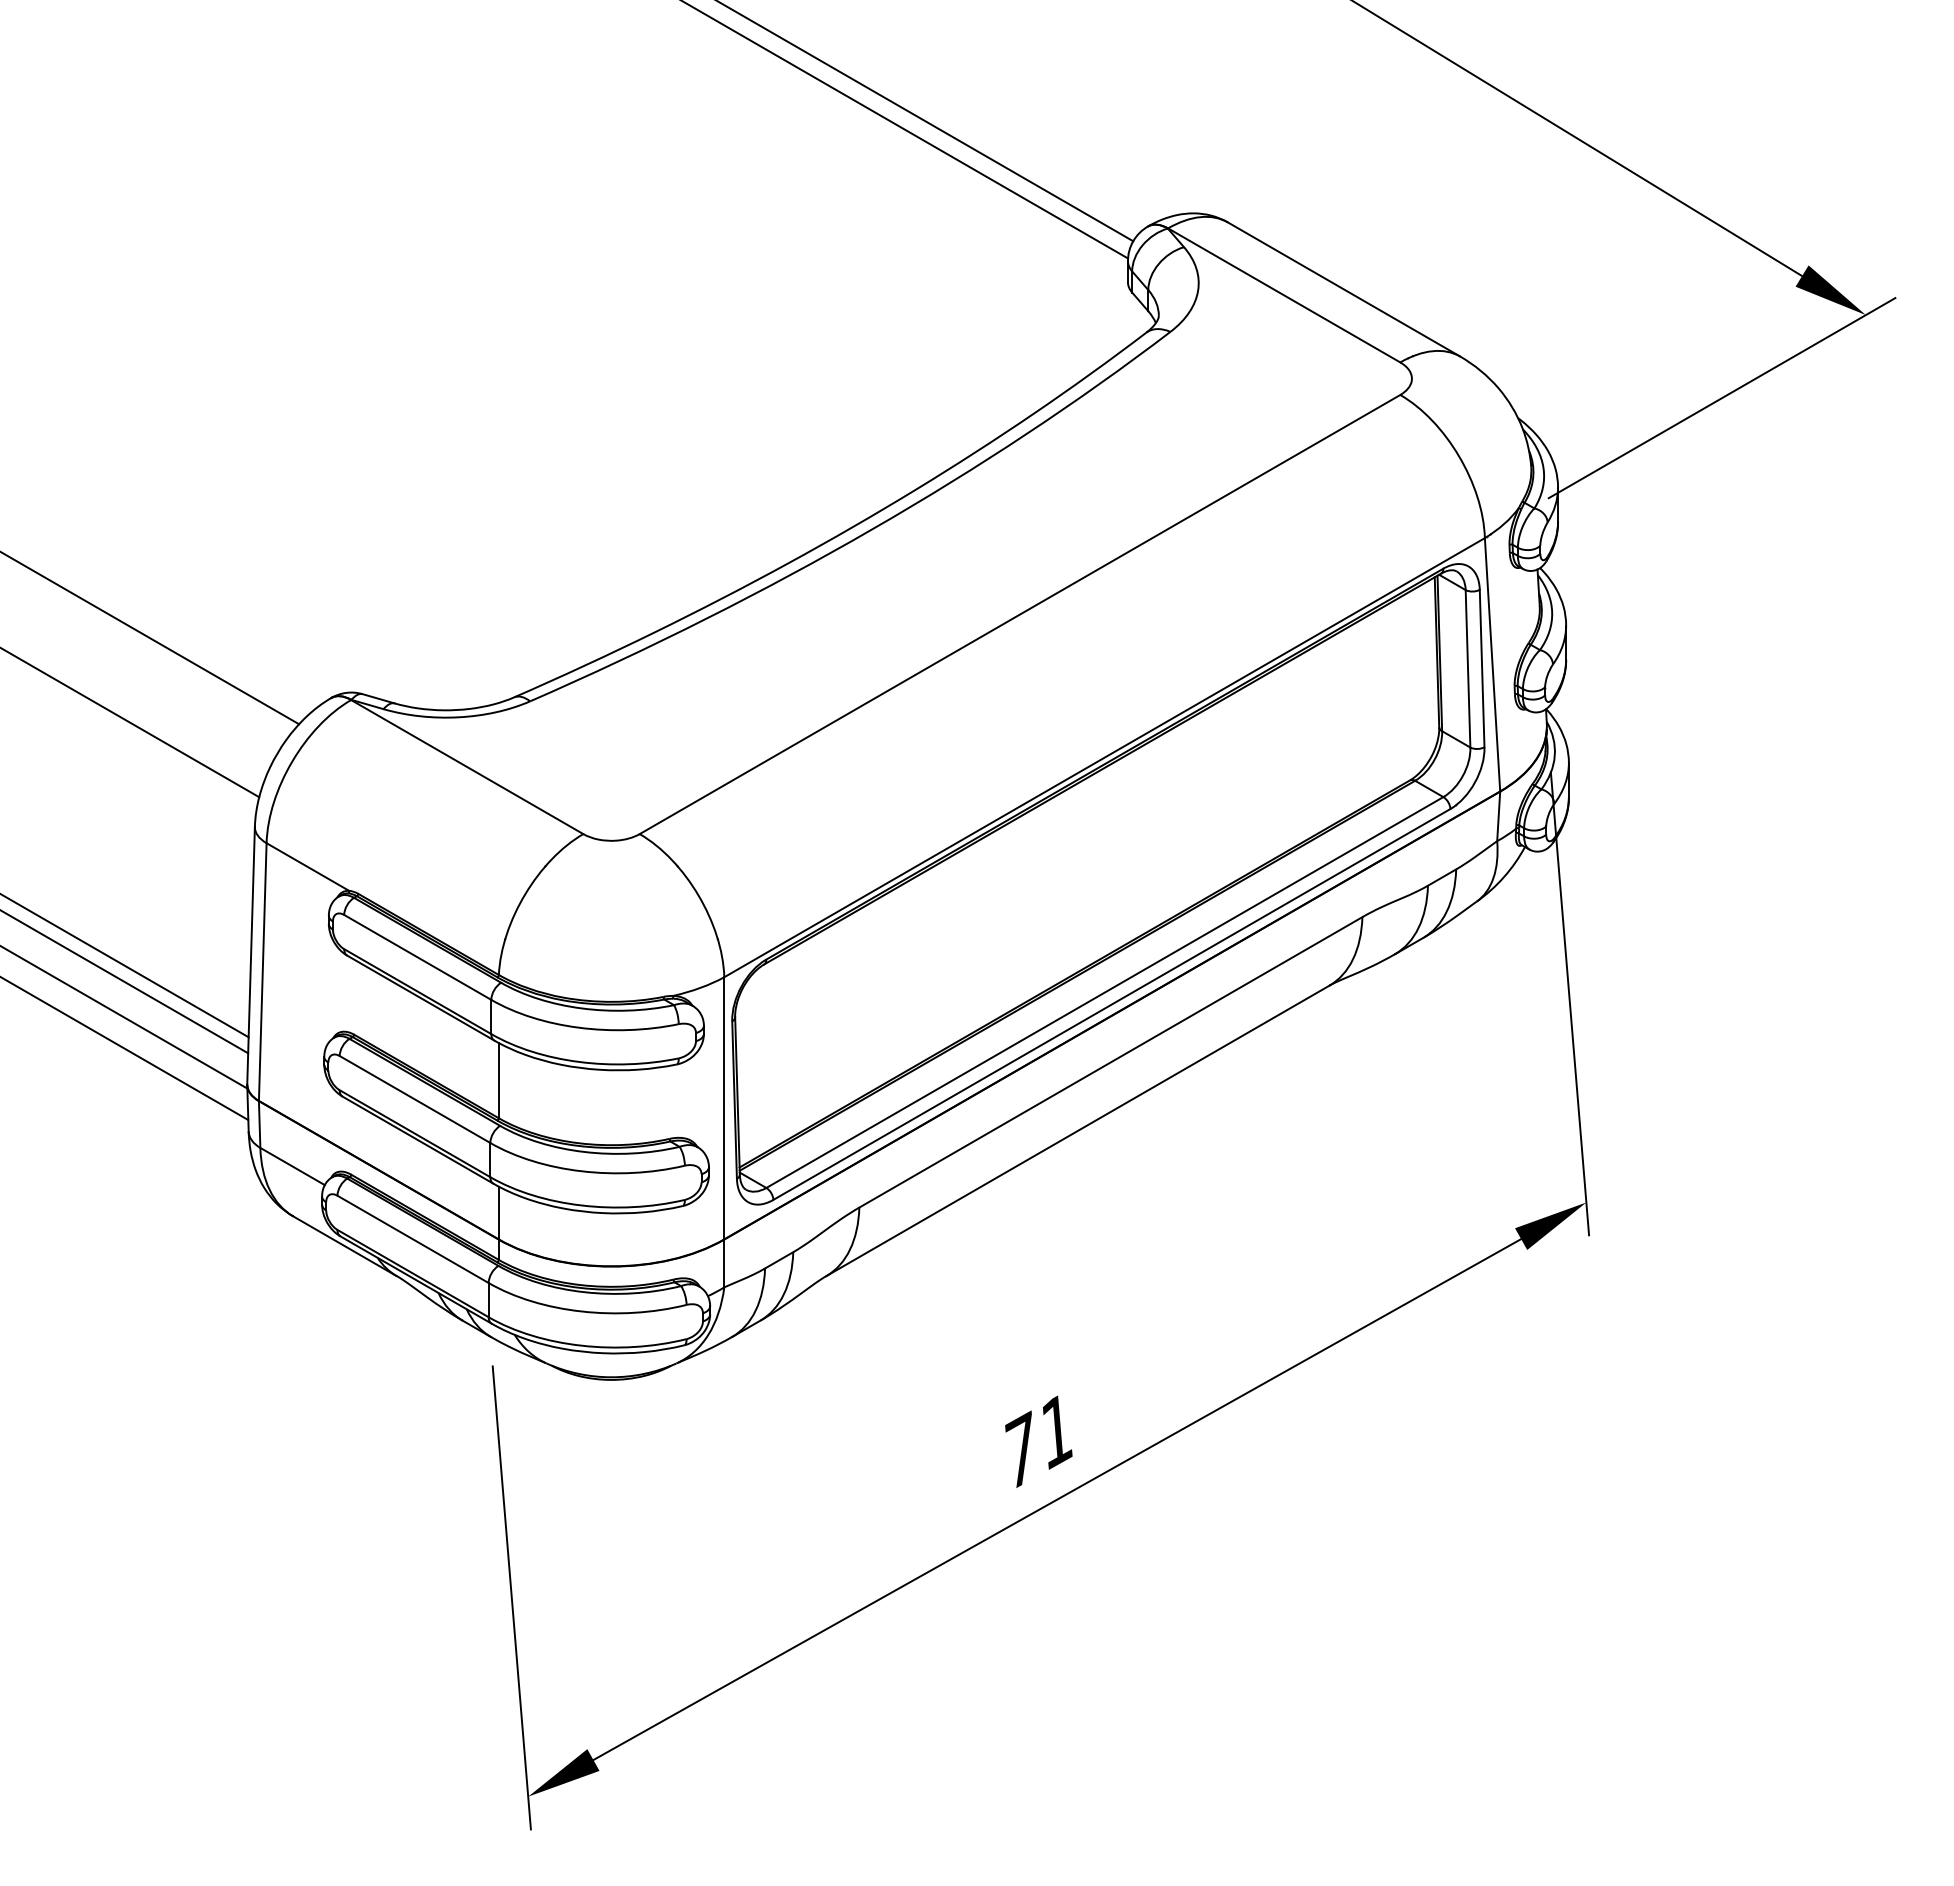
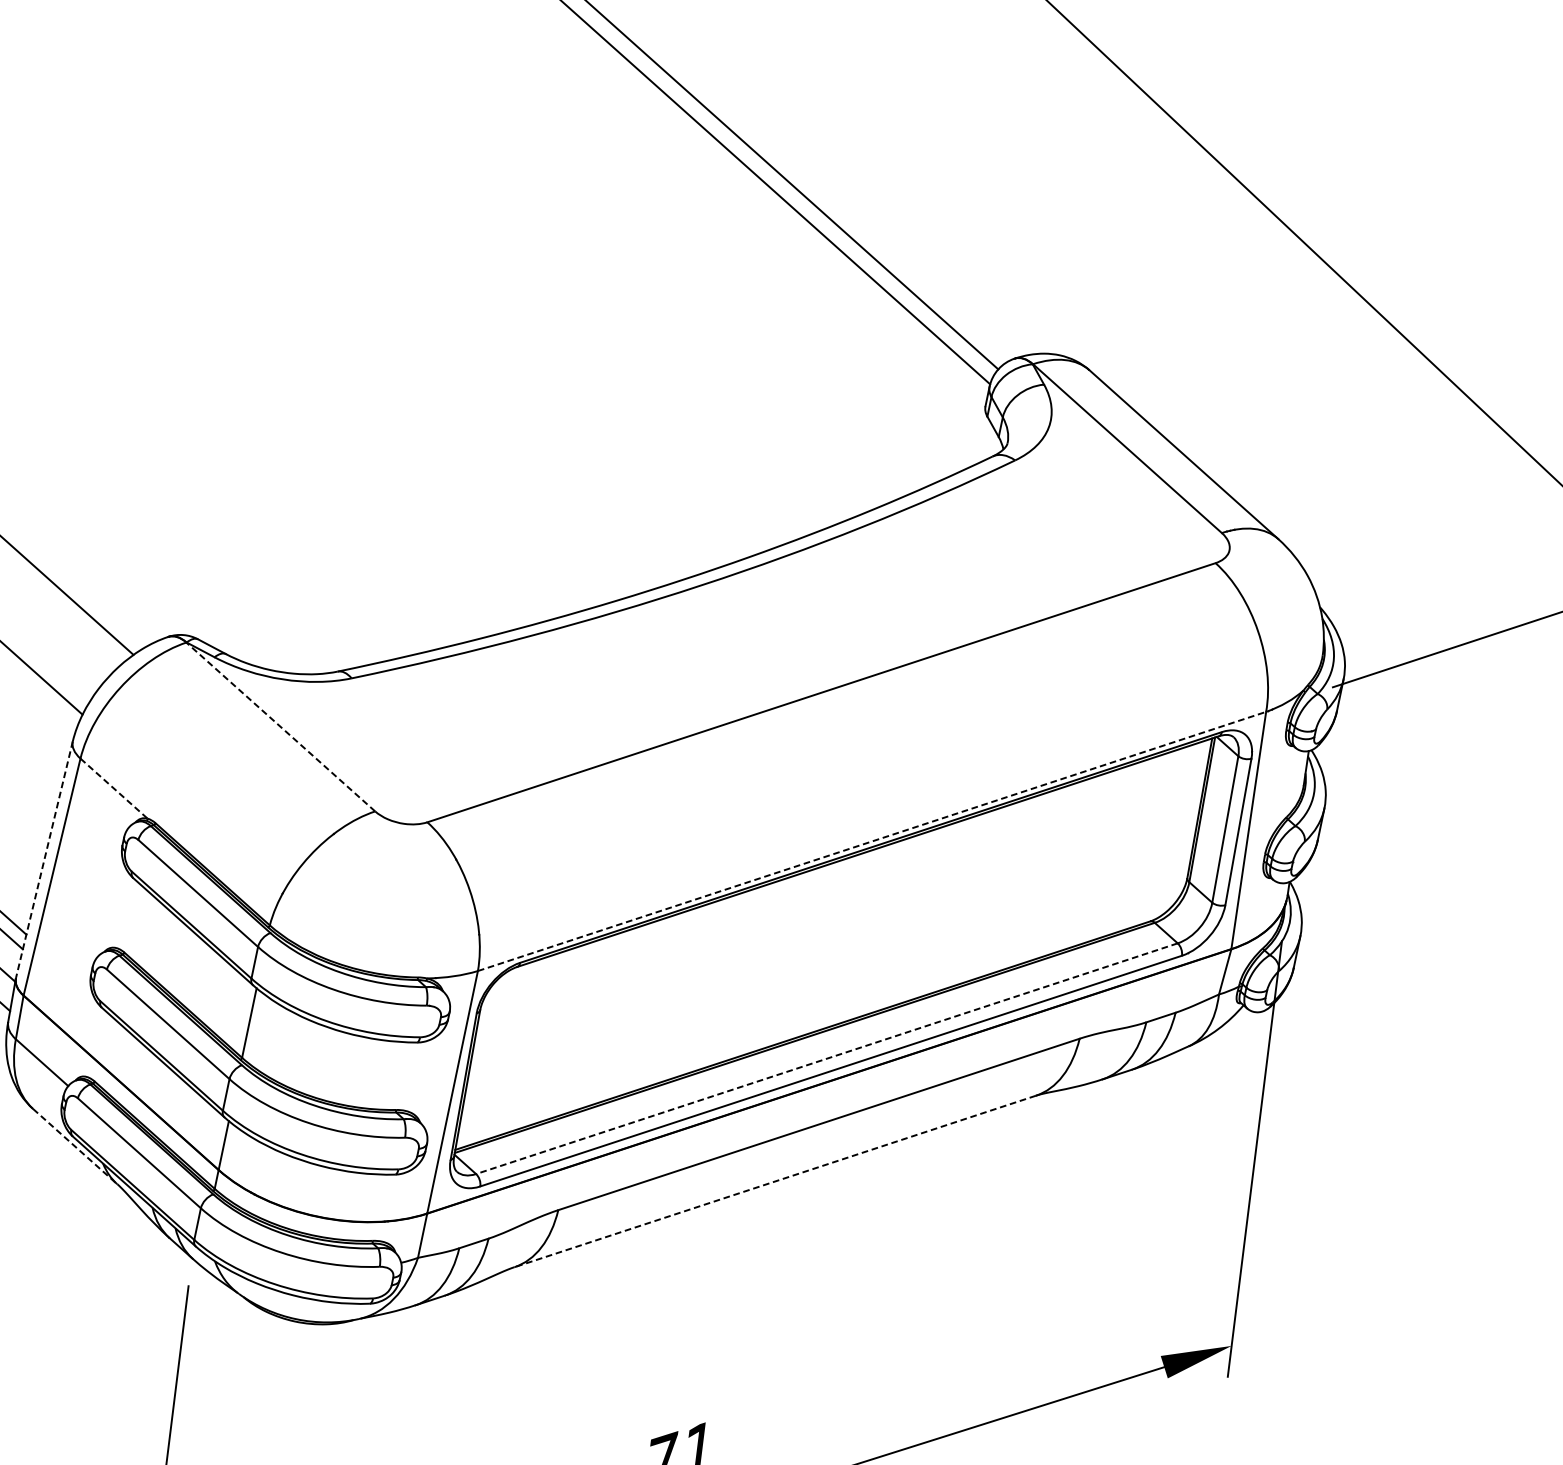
line: (1105, 757) -> (872, 841), solid -> dashed
line: (466, 766) -> (280, 726), solid -> dashed
line: (307, 867) -> (113, 789), solid -> dashed
line: (251, 955) -> (44, 859), solid -> dashed
line: (1104, 992) -> (826, 1058), solid -> dashed
line: (1077, 1131) -> (774, 1181), solid -> dashed
line: (345, 1246) -> (75, 1146), solid -> dashed

